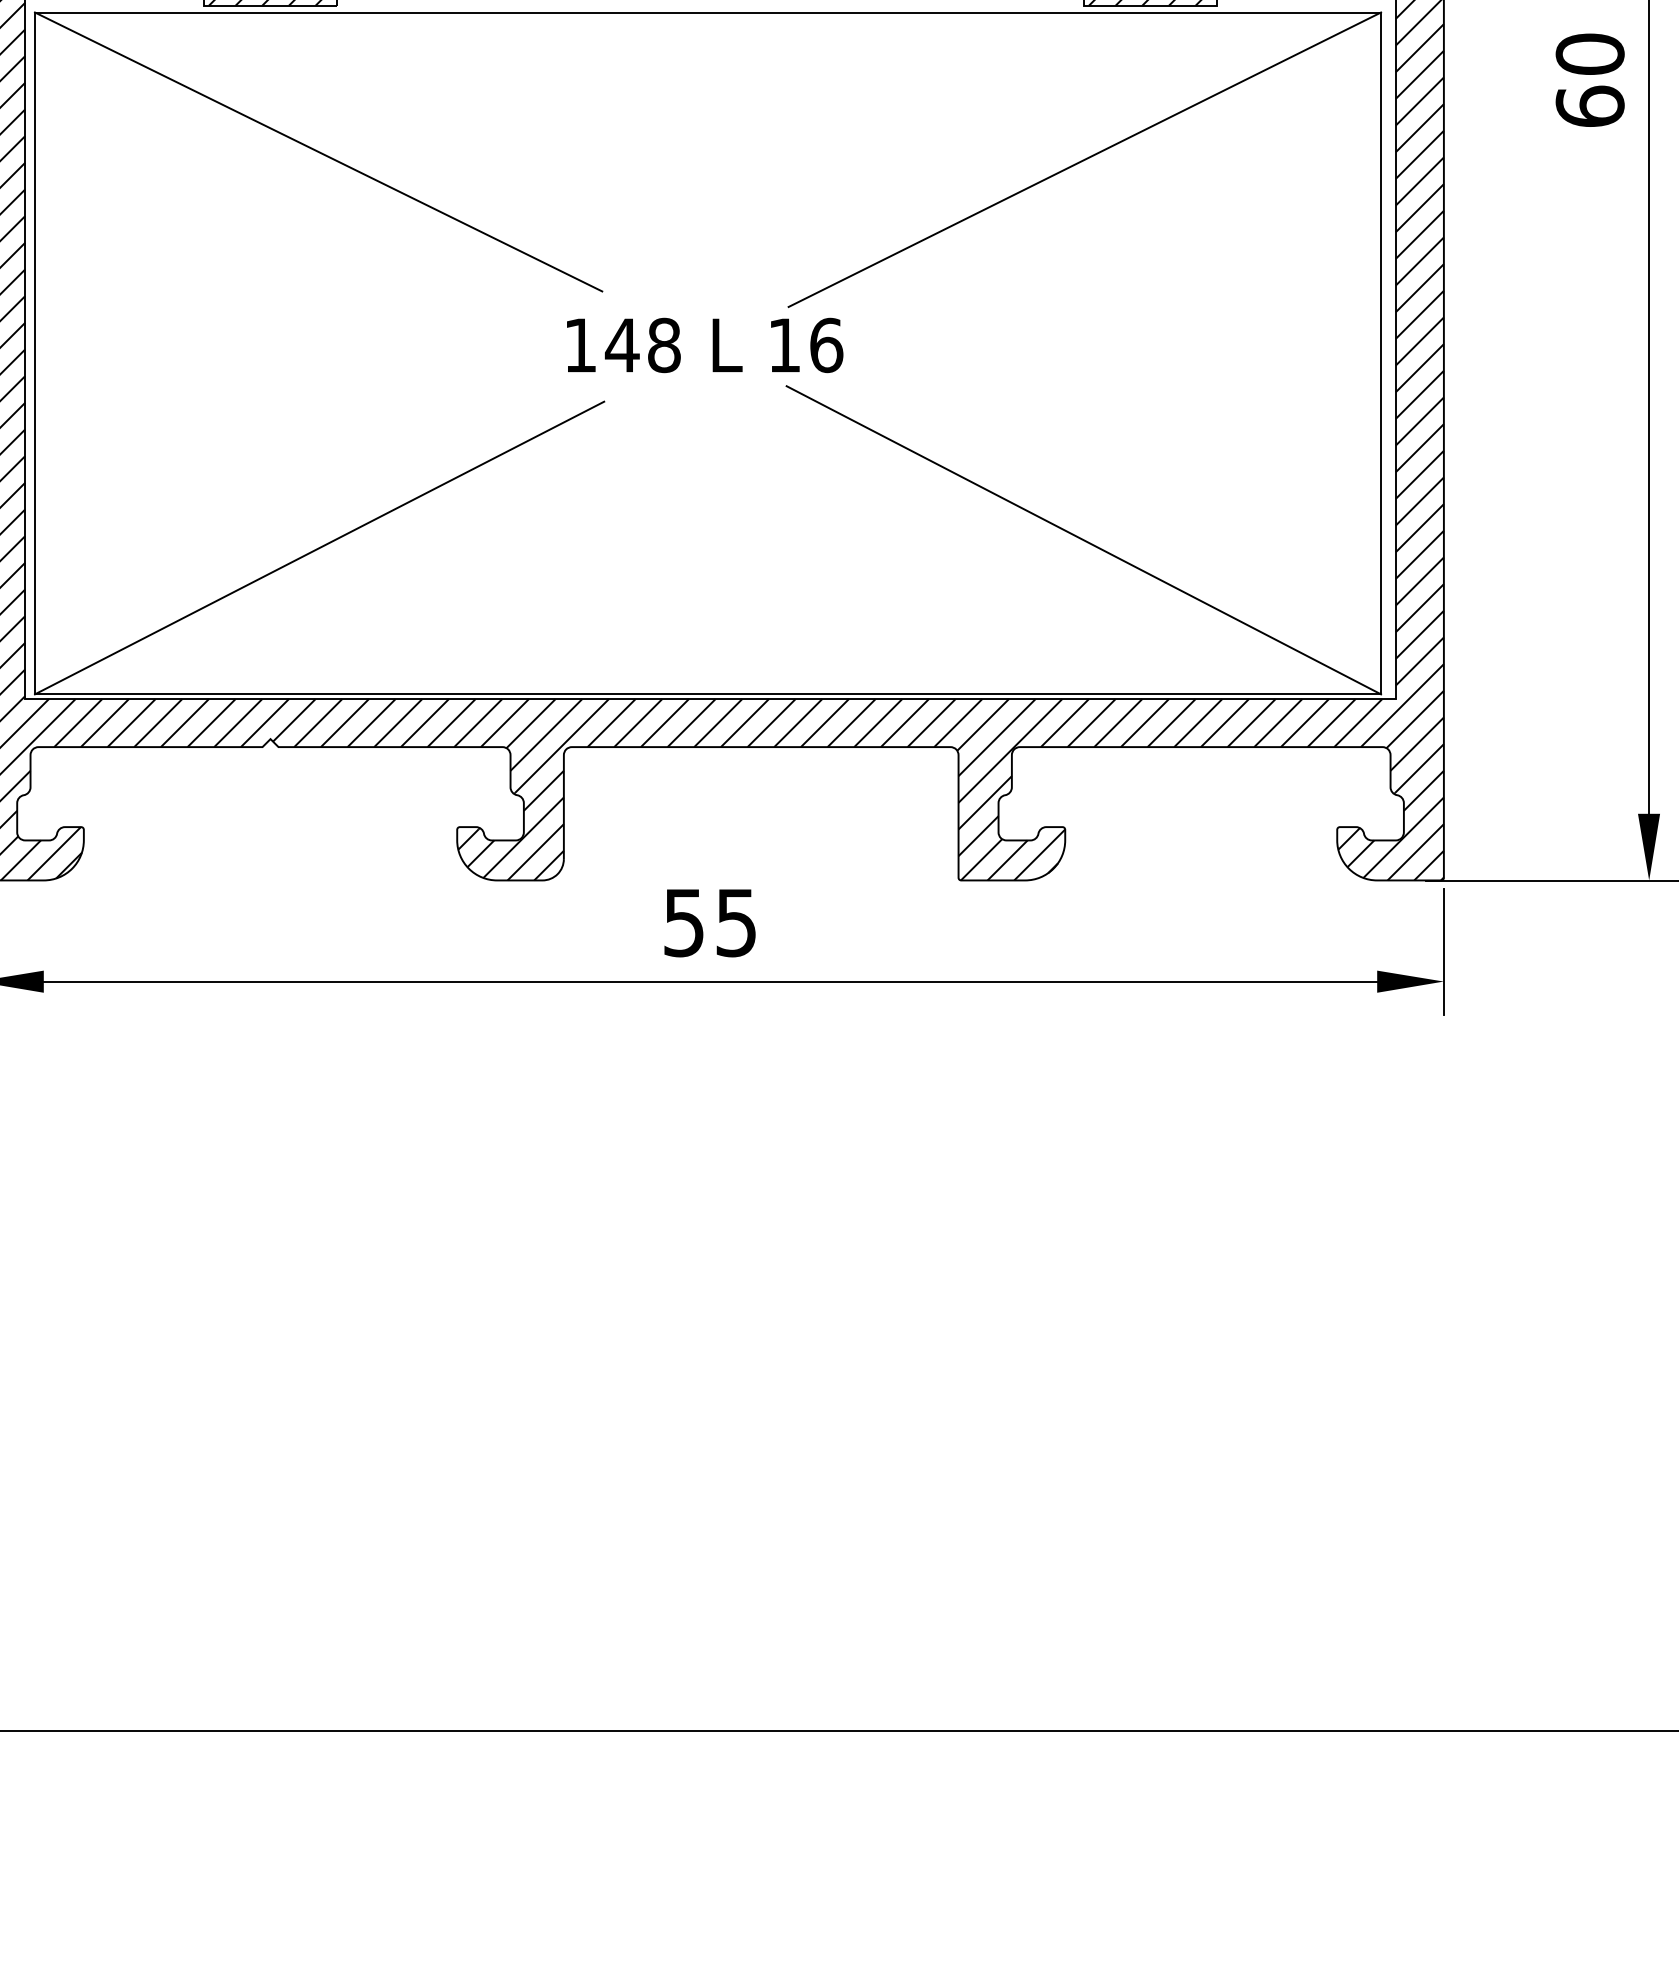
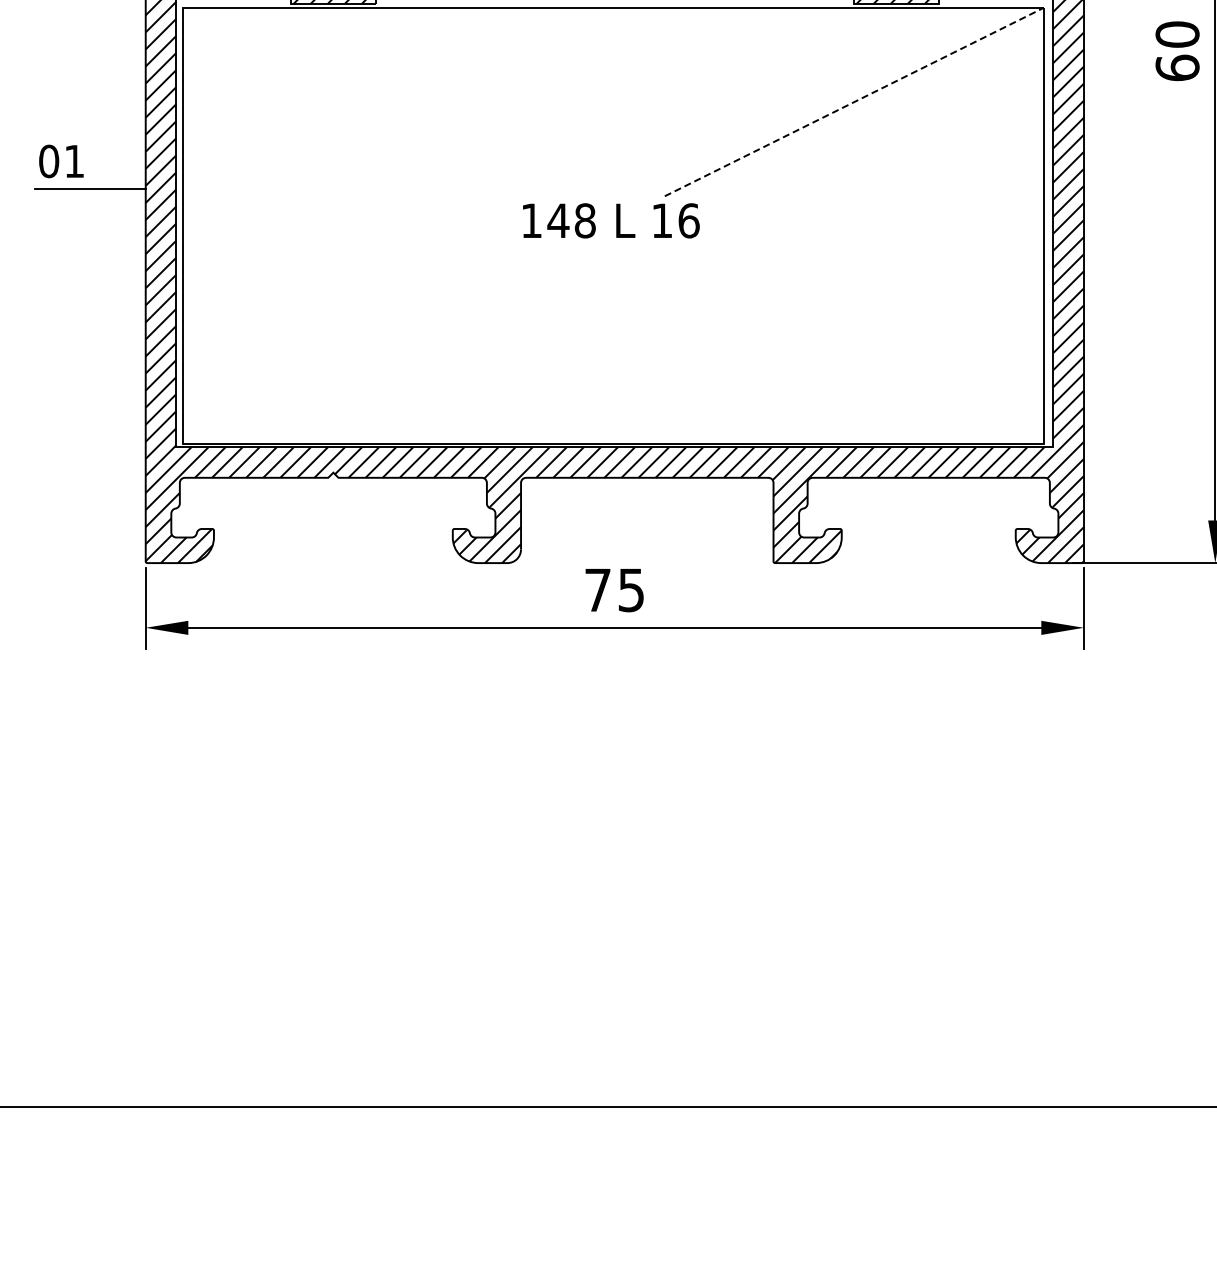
line: (317, 151) -> (363, 96), removed
line: (1085, 160) -> (854, 102), solid -> dashed
line: (1083, 540) -> (853, 345), removed
line: (319, 548) -> (364, 350), removed
text: (683, 923) -> (597, 590), 55 -> 75

